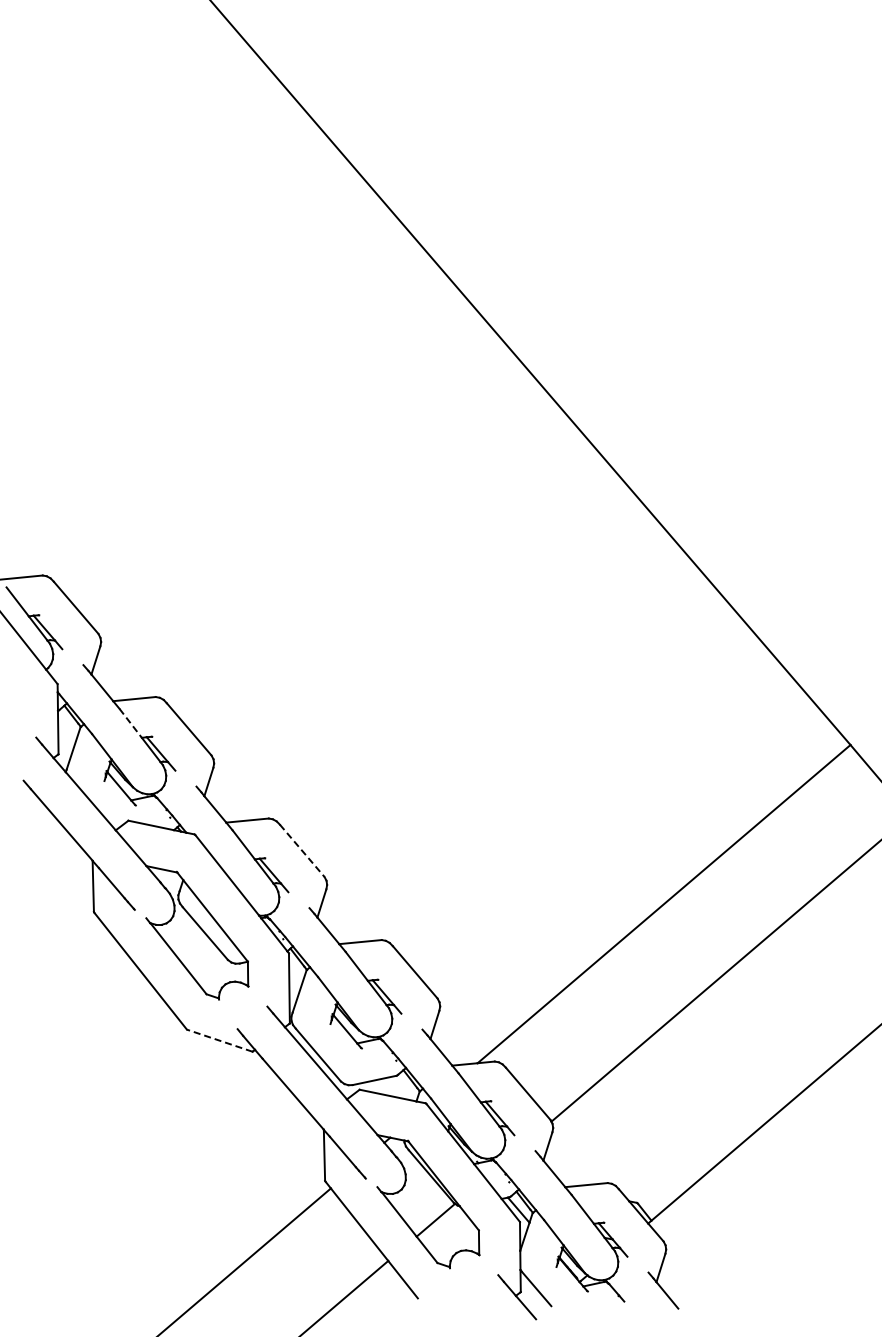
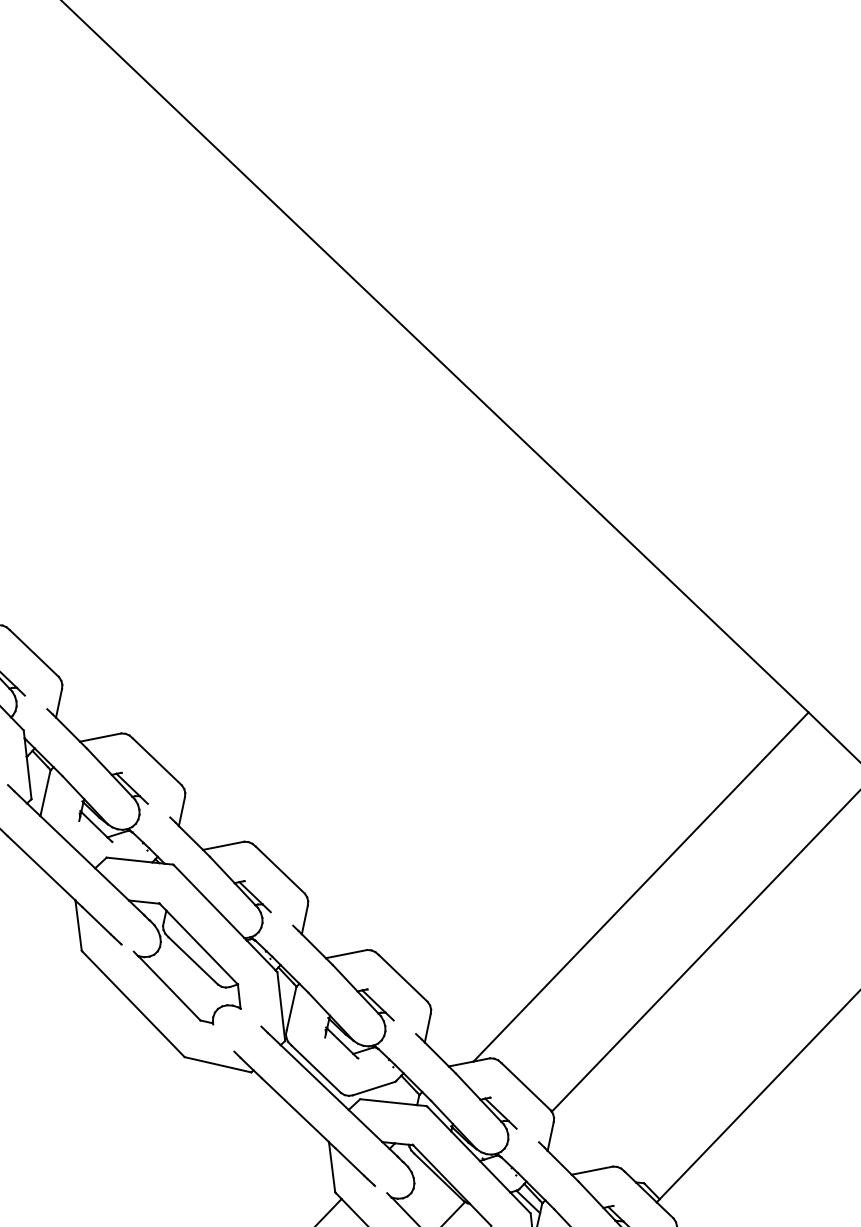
line: (131, 723) -> (100, 761), dashed -> solid
line: (302, 851) -> (280, 870), dashed -> solid
line: (219, 1040) -> (217, 1064), dashed -> solid

